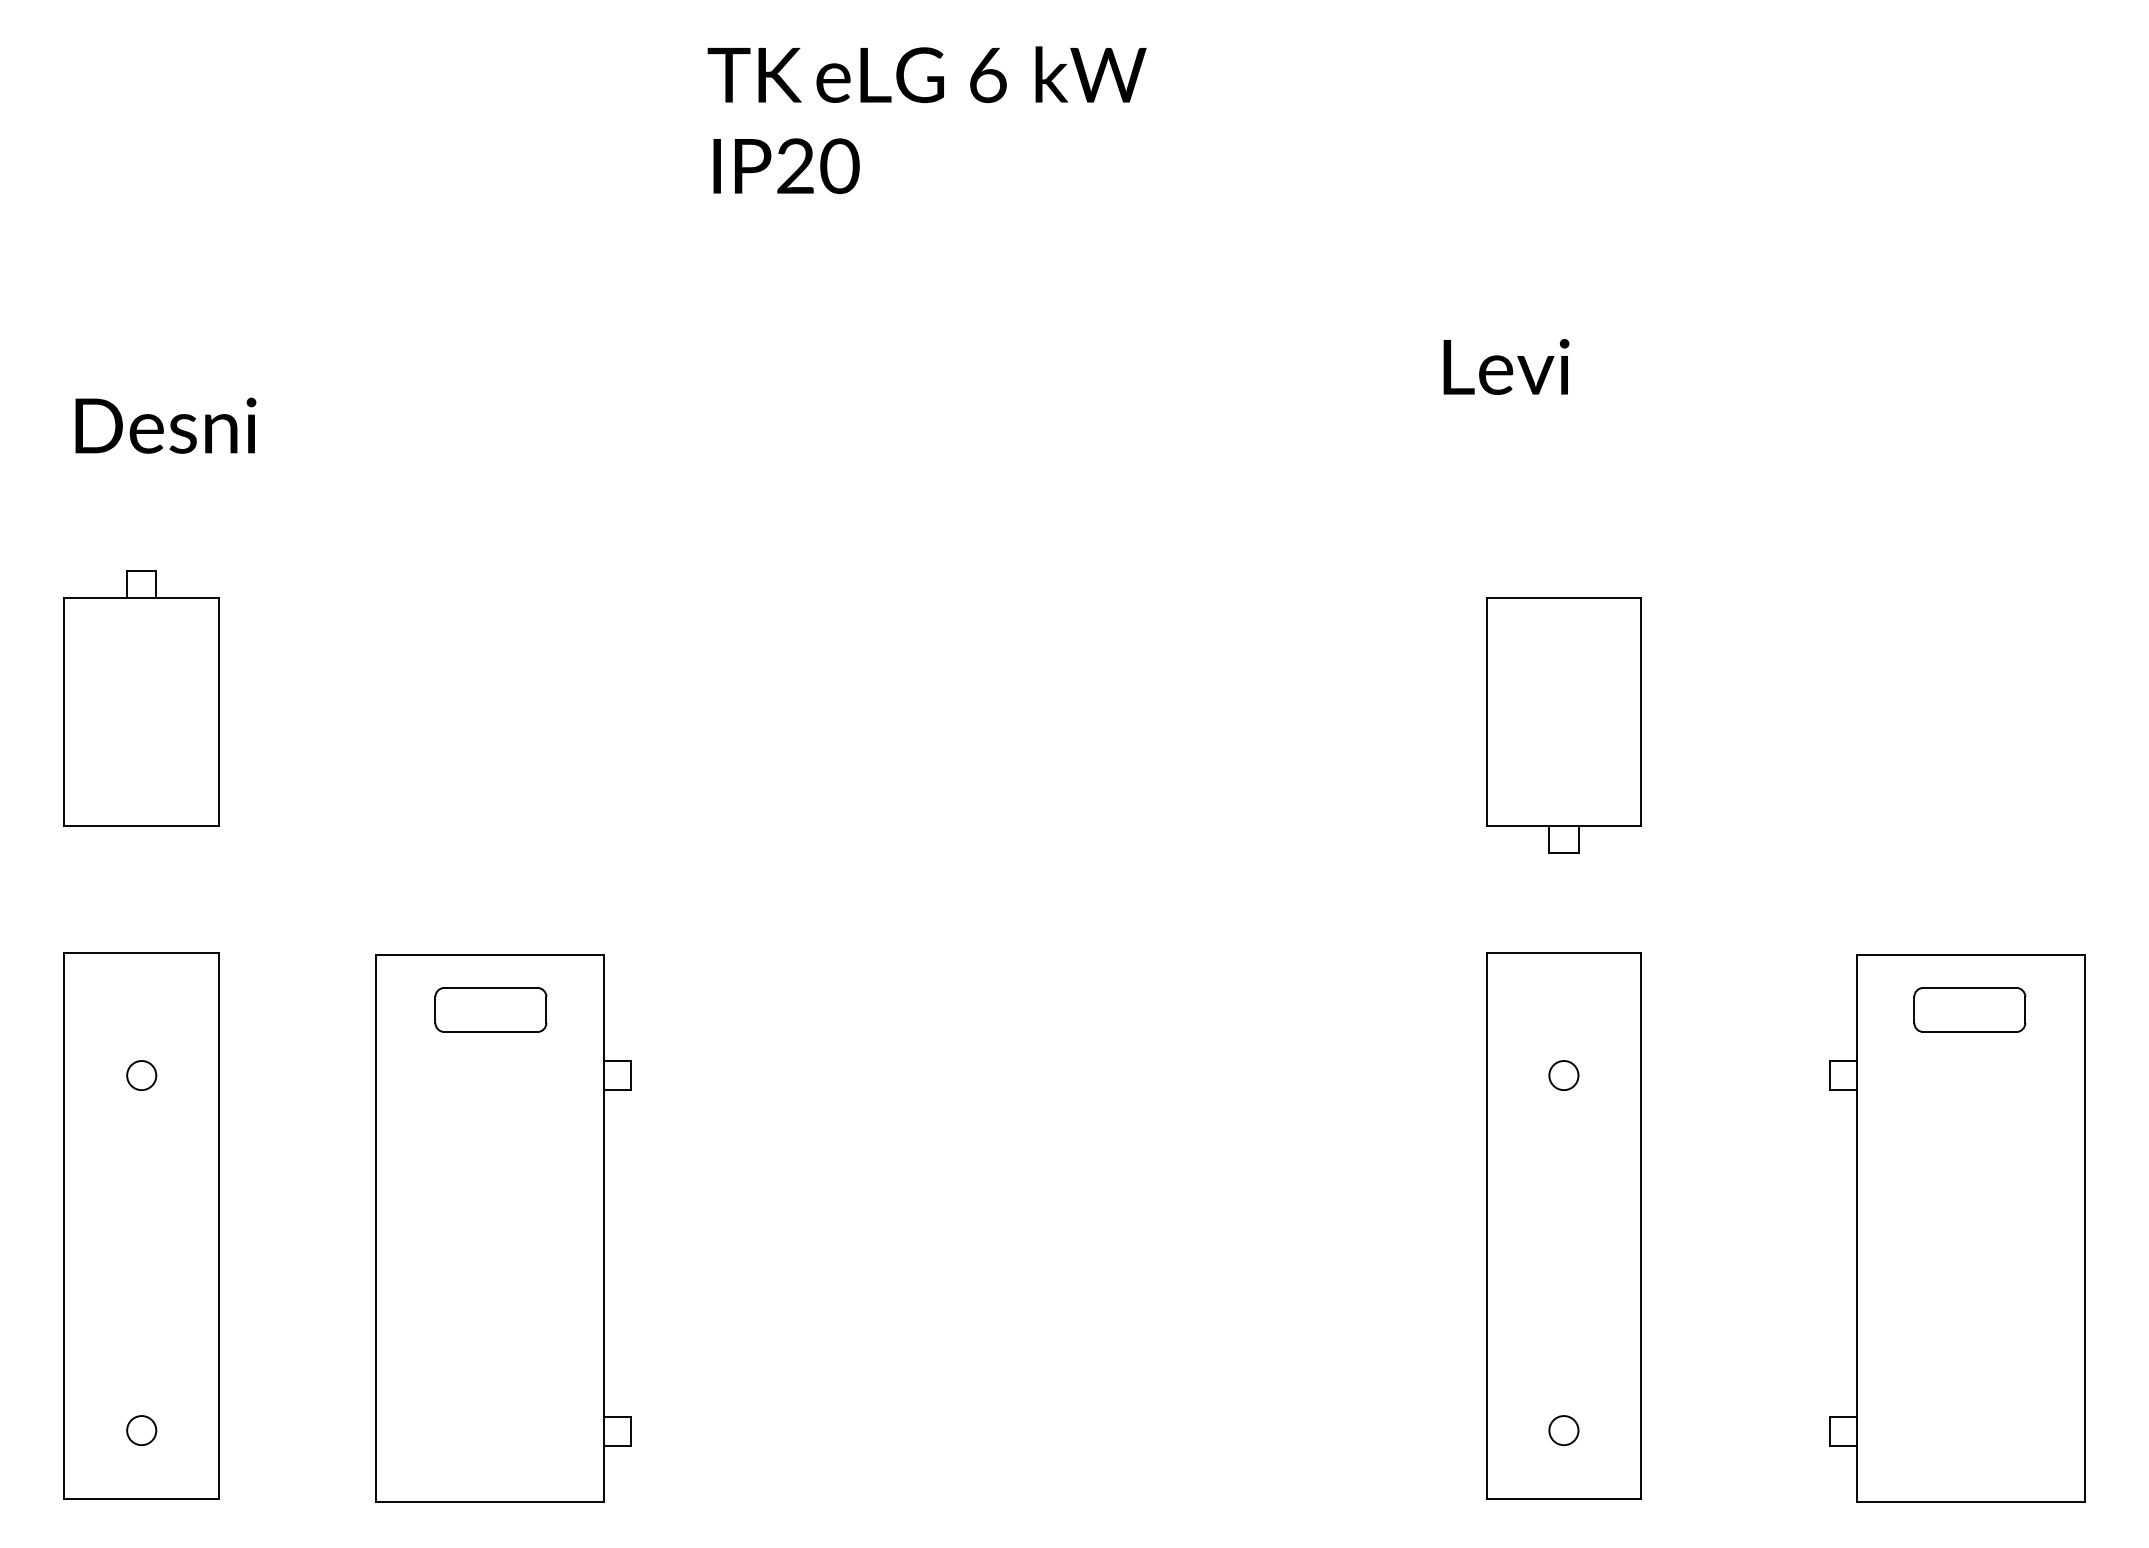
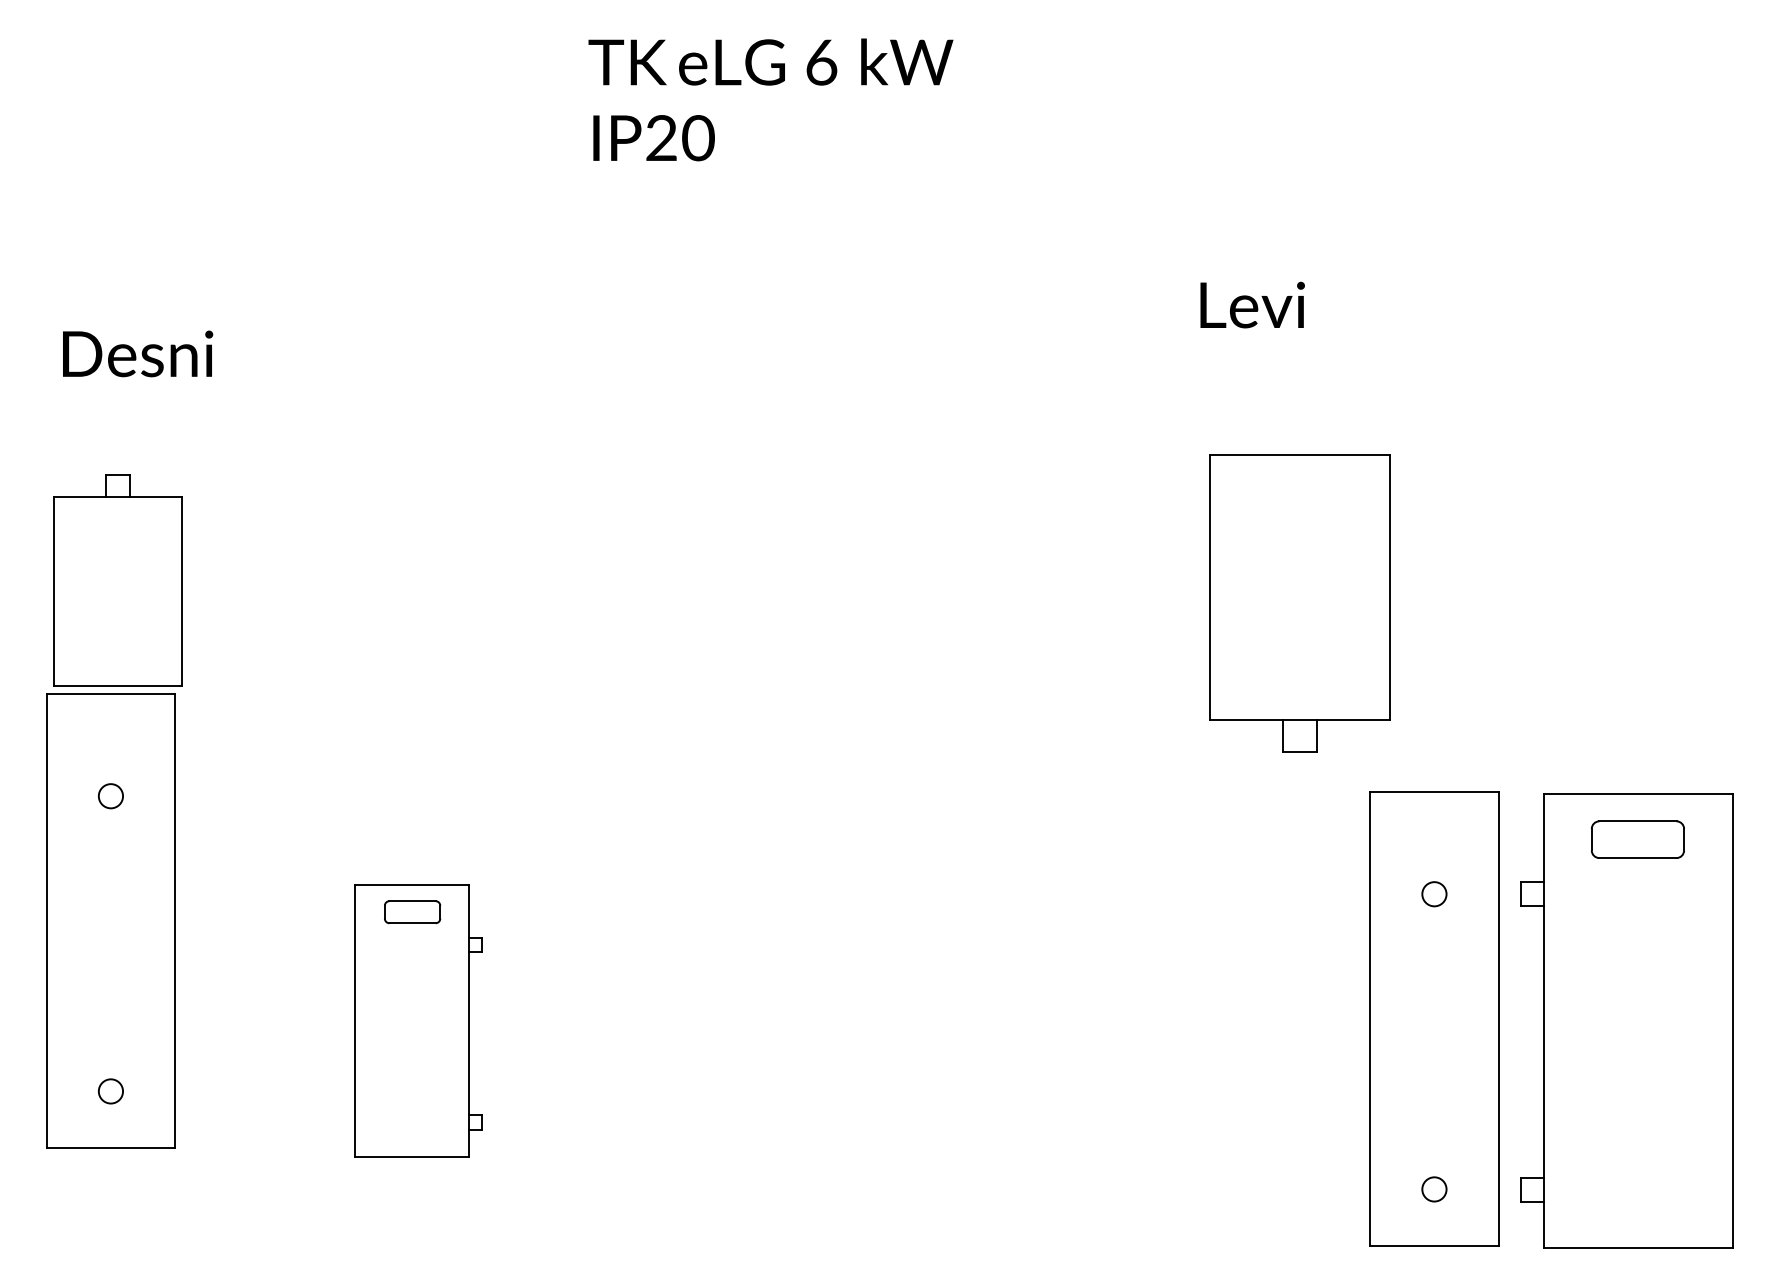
part: (1563, 724) -> (1300, 602), size x1.4
part: (141, 1225) -> (110, 920), moved
part: (1563, 1225) -> (1434, 1018), moved
part: (503, 1227) -> (418, 1020), size x0.6

